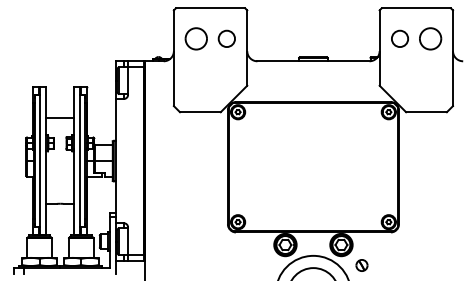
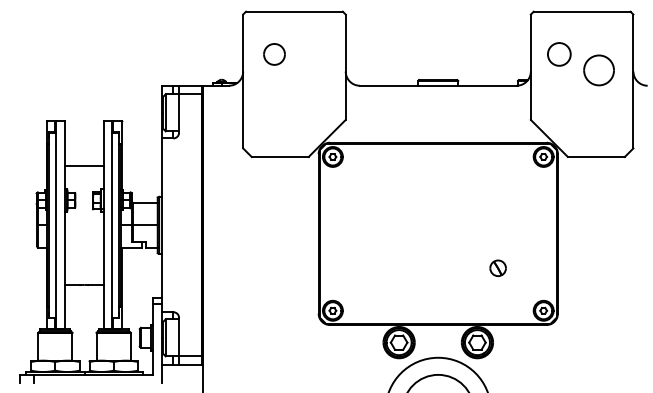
part: (196, 38) -> (274, 54), size x0.7
circle: (227, 38) -> (317, 54), removed
part: (430, 38) -> (598, 70), moved
part: (361, 264) -> (497, 267), moved

